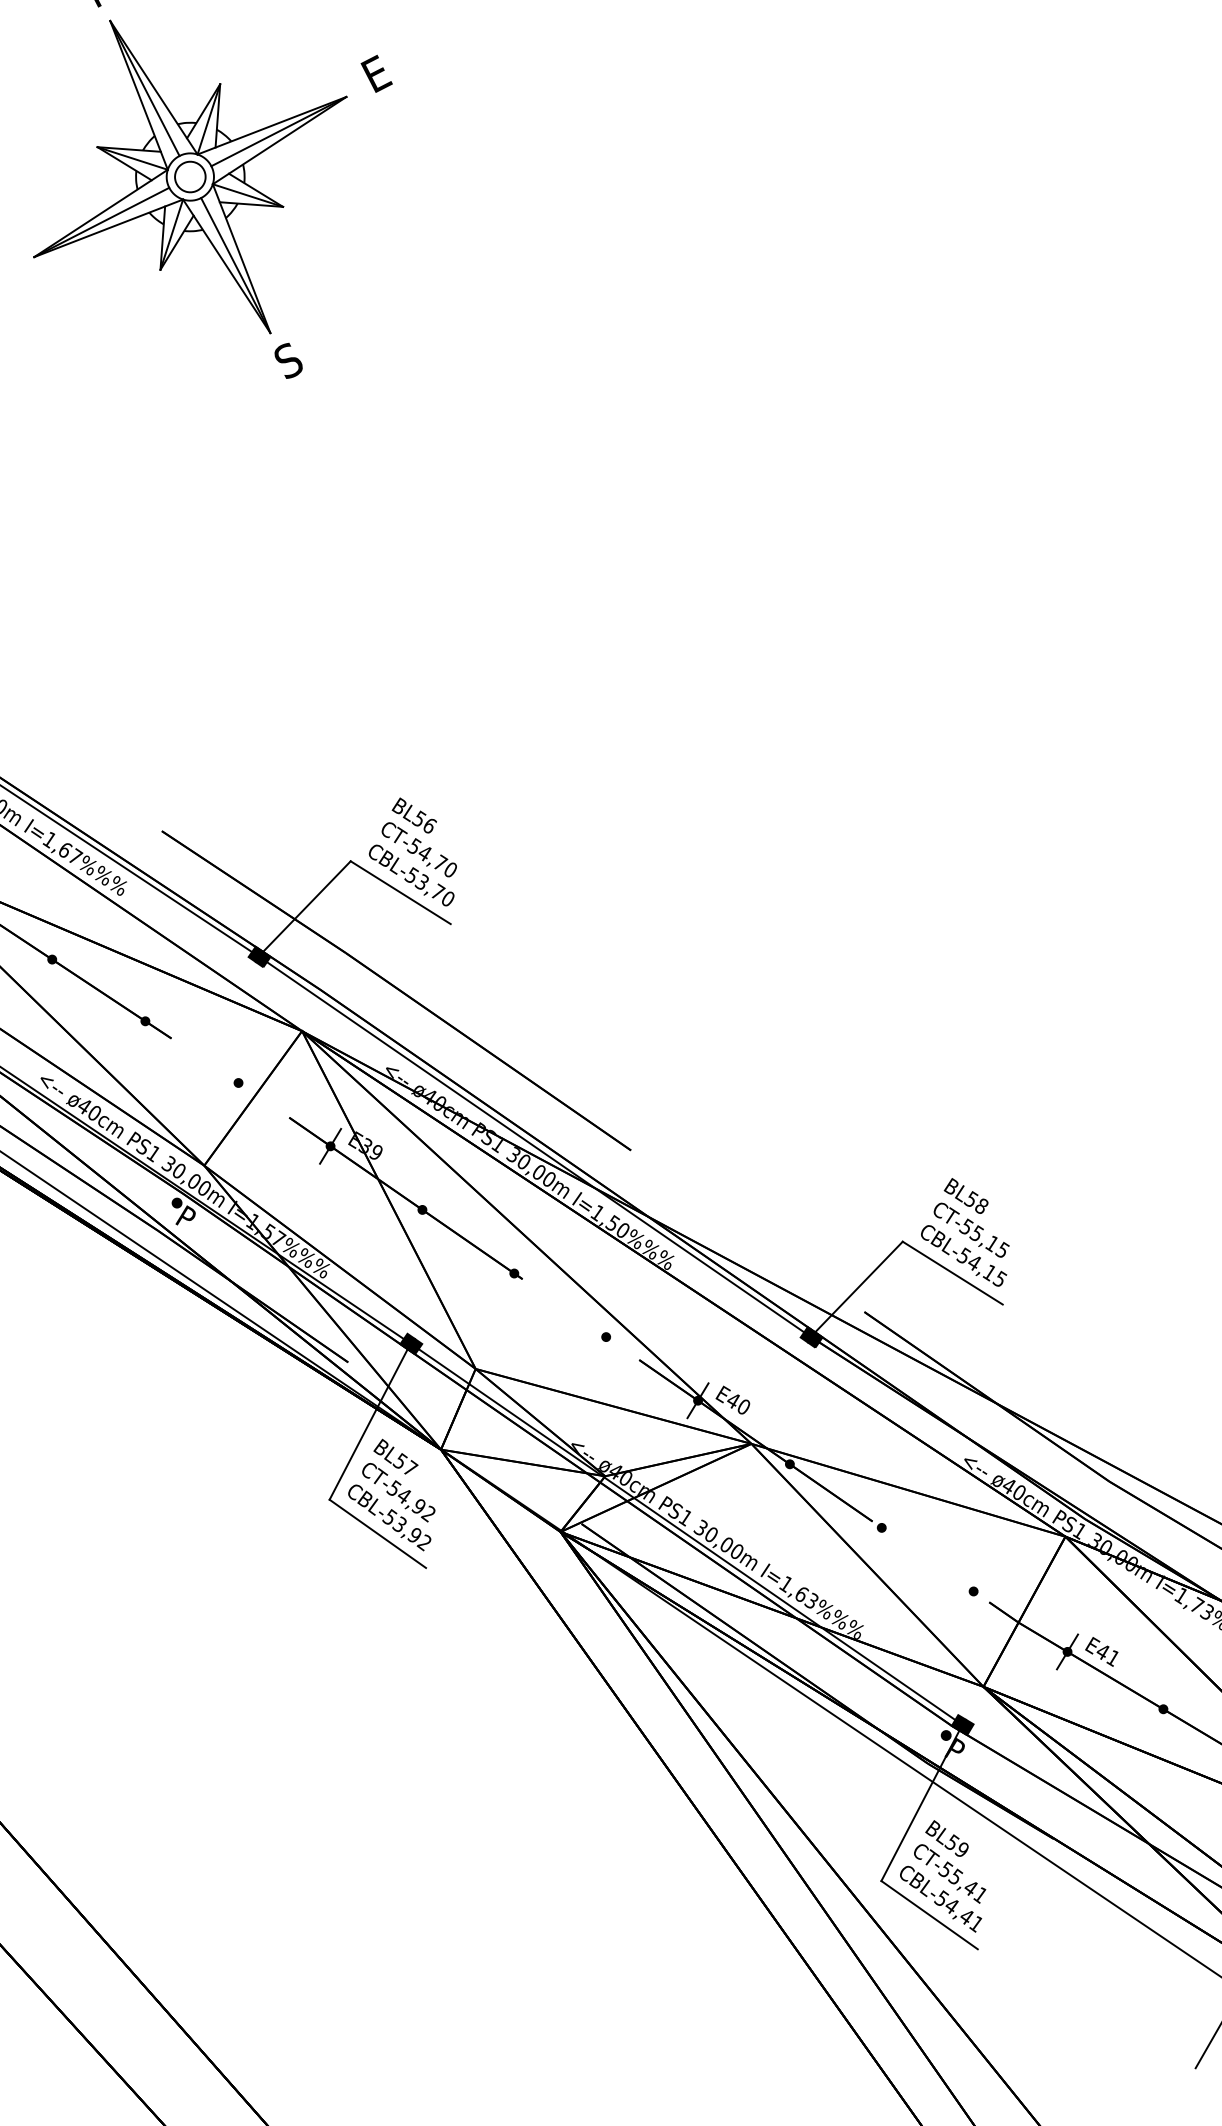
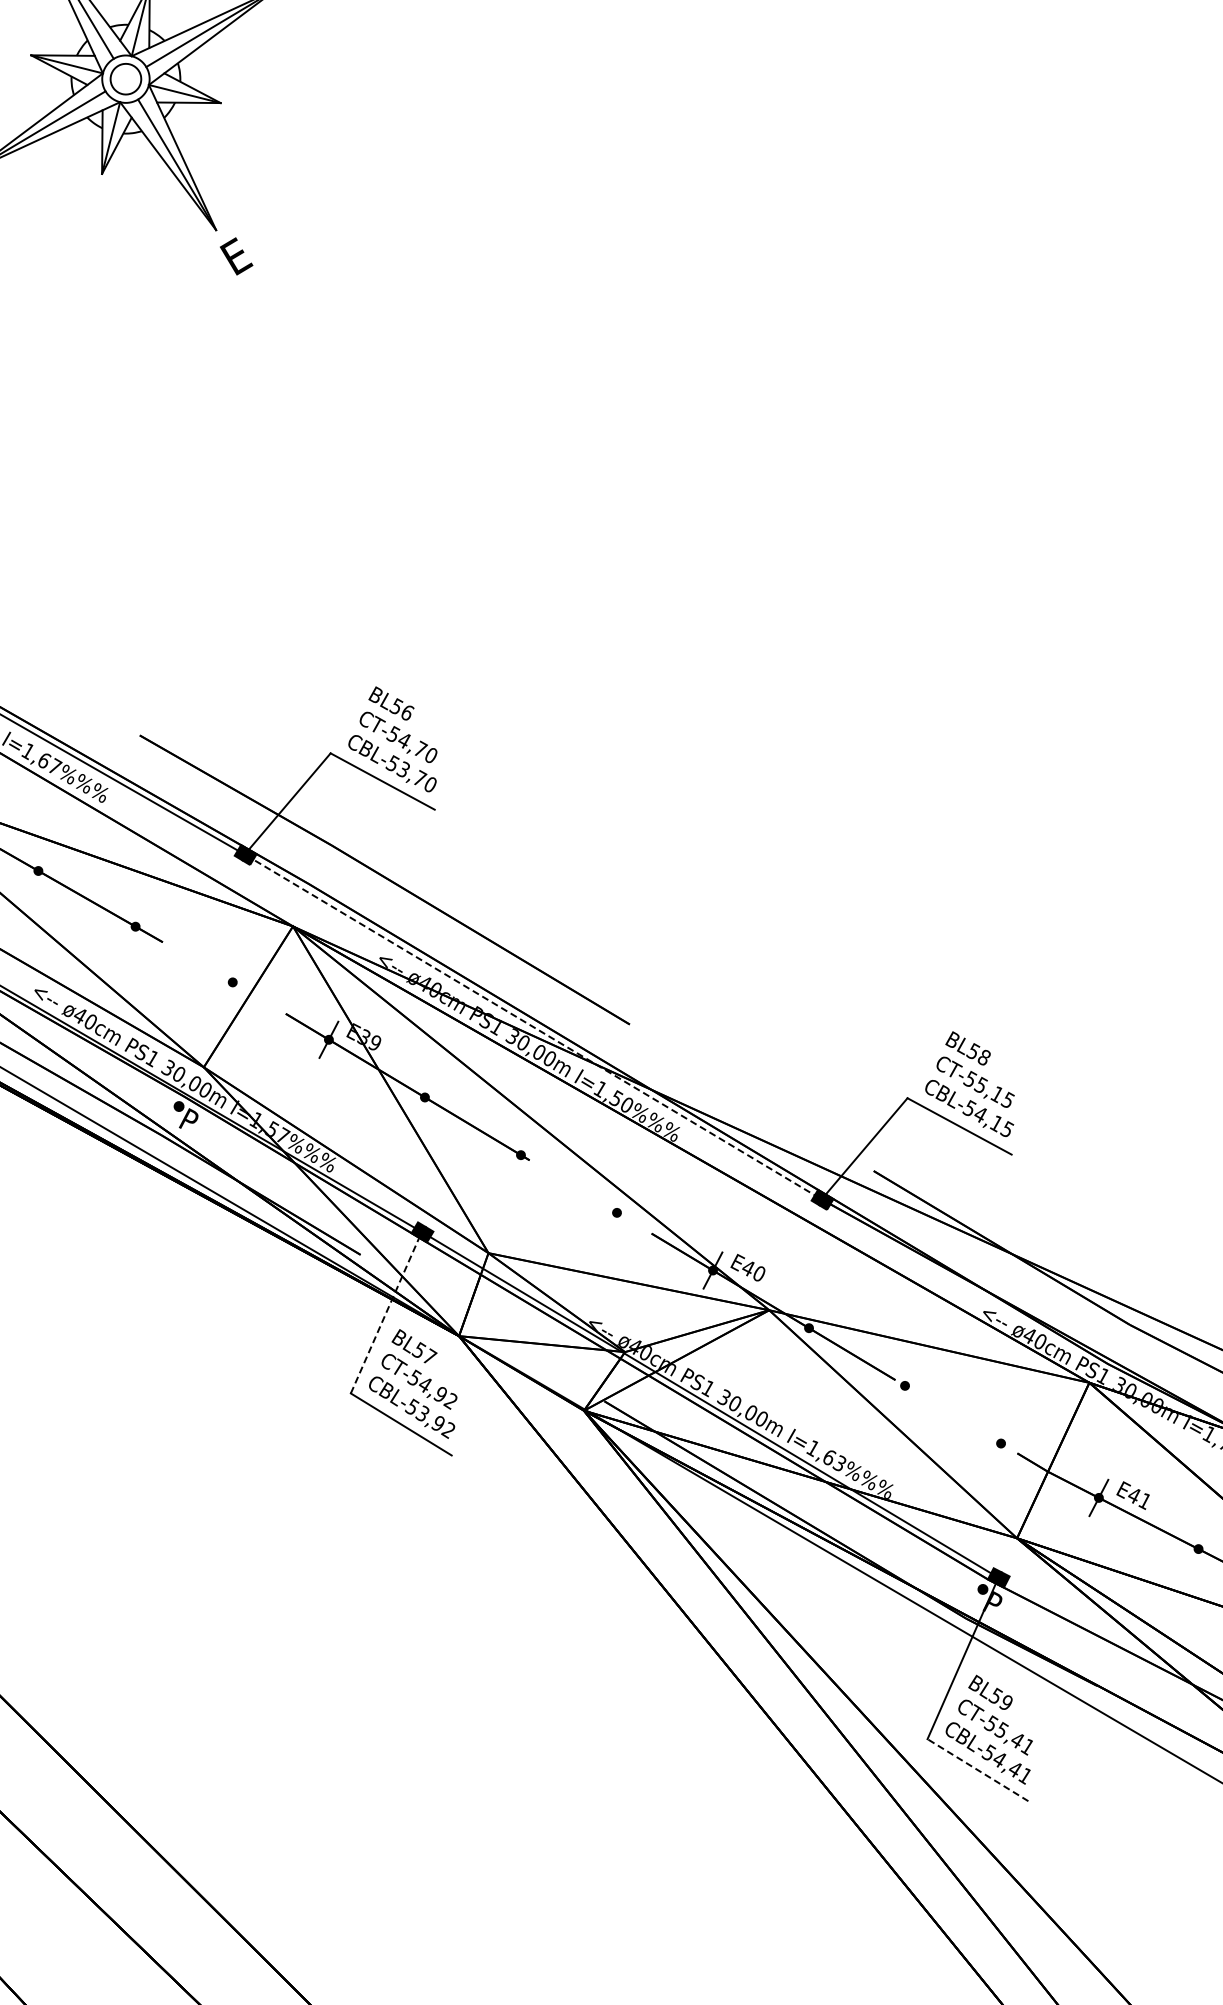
text: (289, 360) -> (237, 256), S -> E
line: (536, 1147) -> (535, 1027), solid -> dashed
line: (368, 1424) -> (384, 1315), solid -> dashed
line: (929, 1914) -> (977, 1769), solid -> dashed

